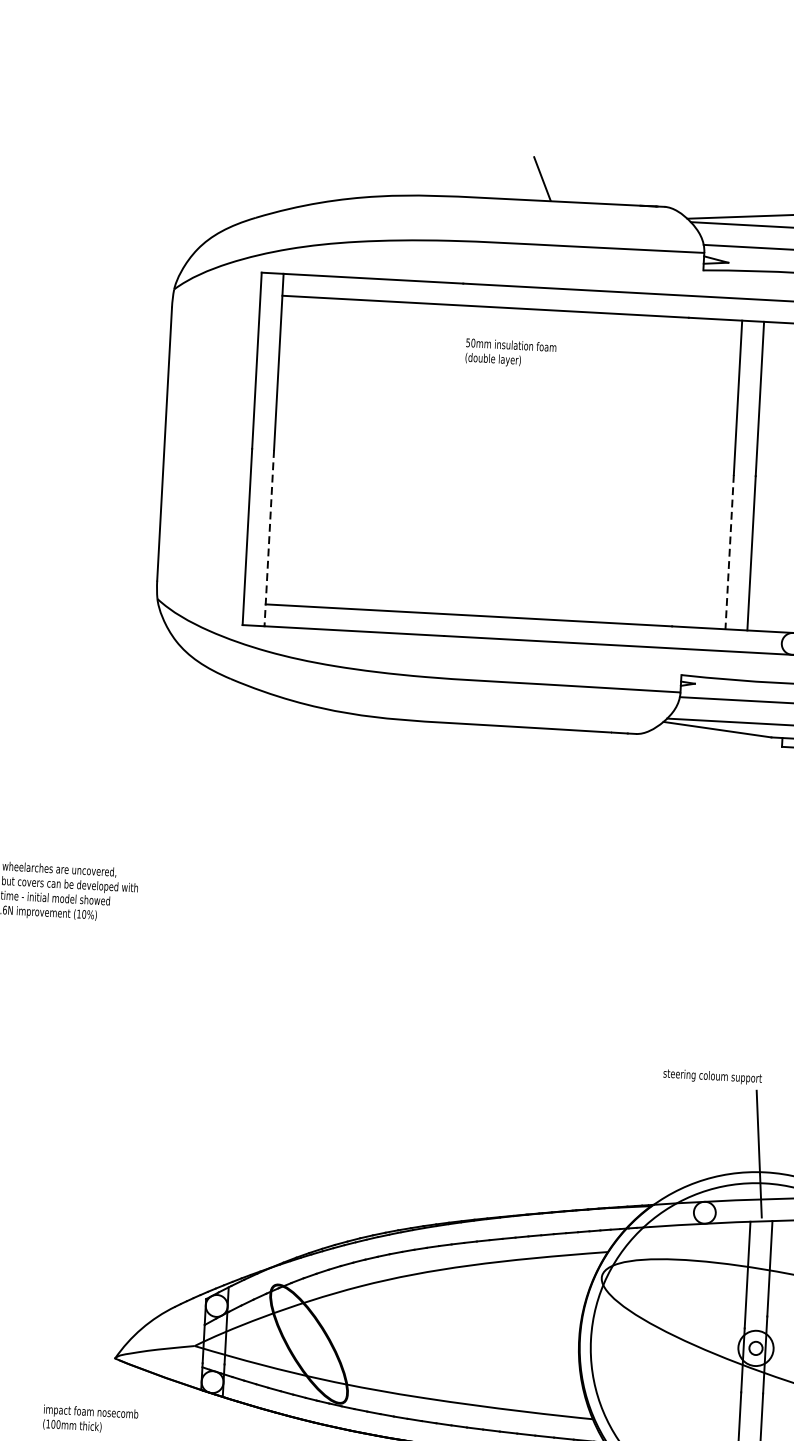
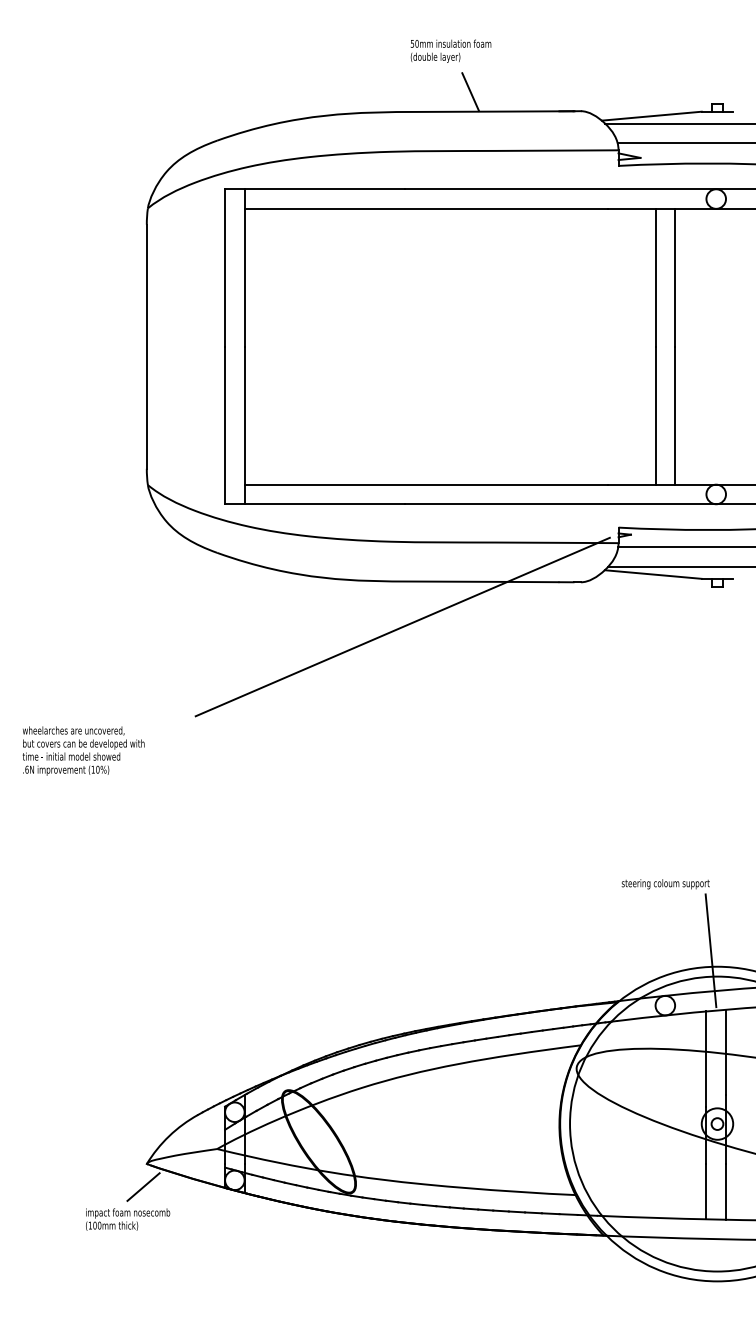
text: (510, 352) -> (450, 50), moved
line: (269, 538) -> (244, 425), dashed -> solid
line: (729, 551) -> (655, 415), dashed -> solid
line: (433, 772) -> (402, 626), added
line: (110, 1383) -> (143, 1186), added

